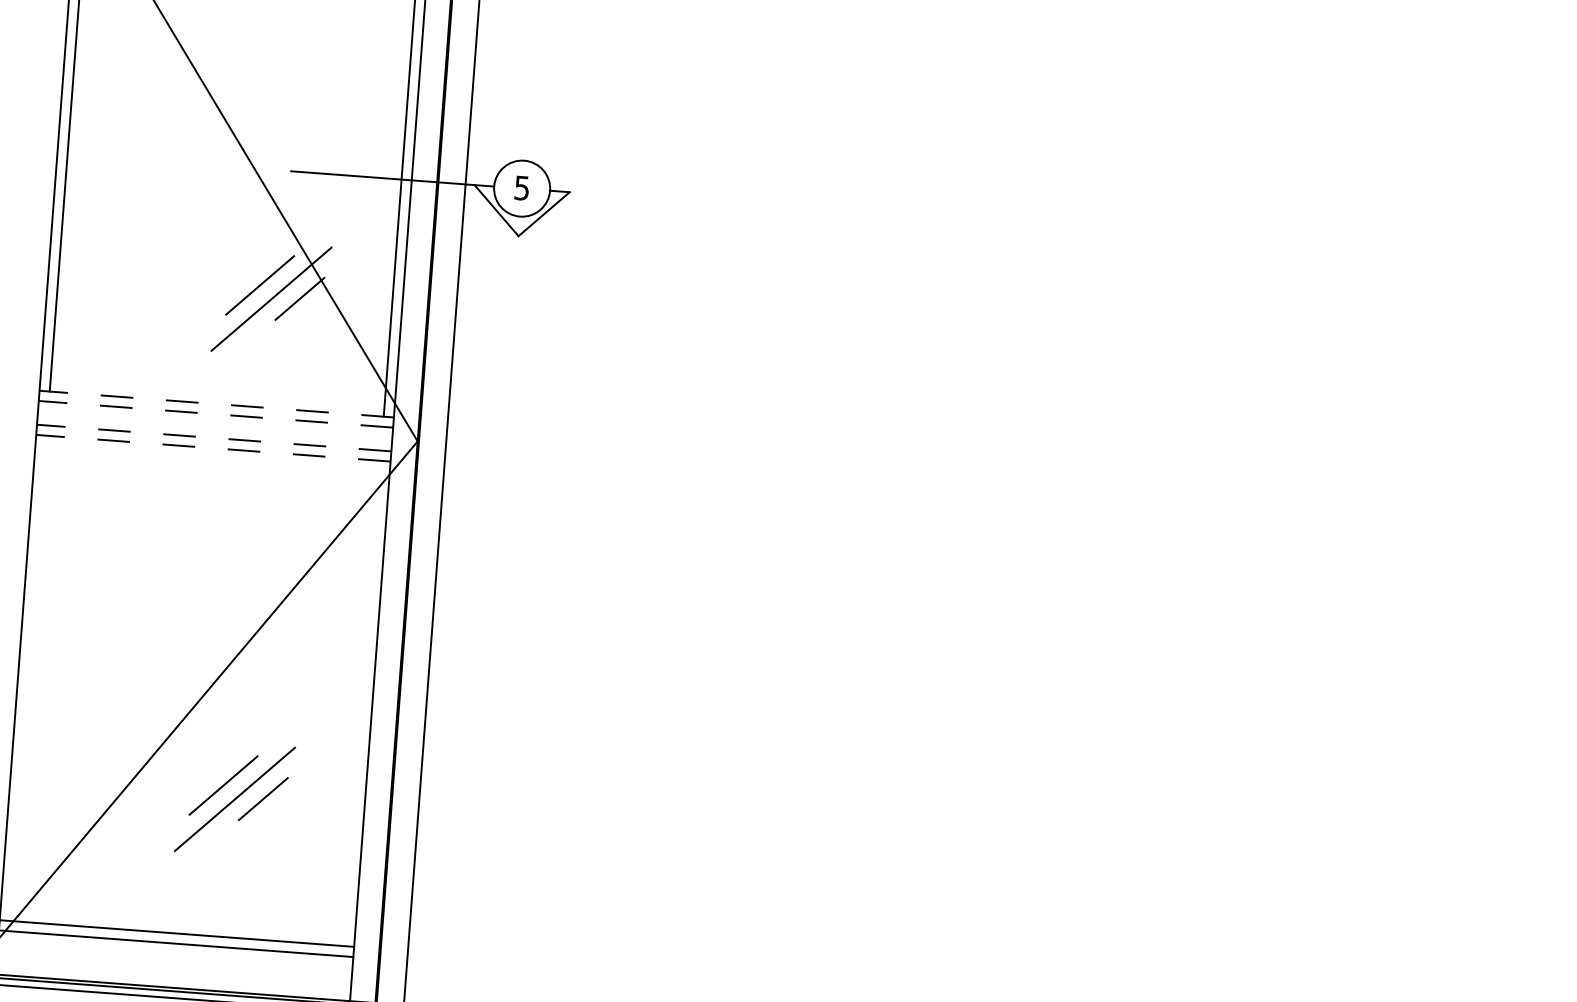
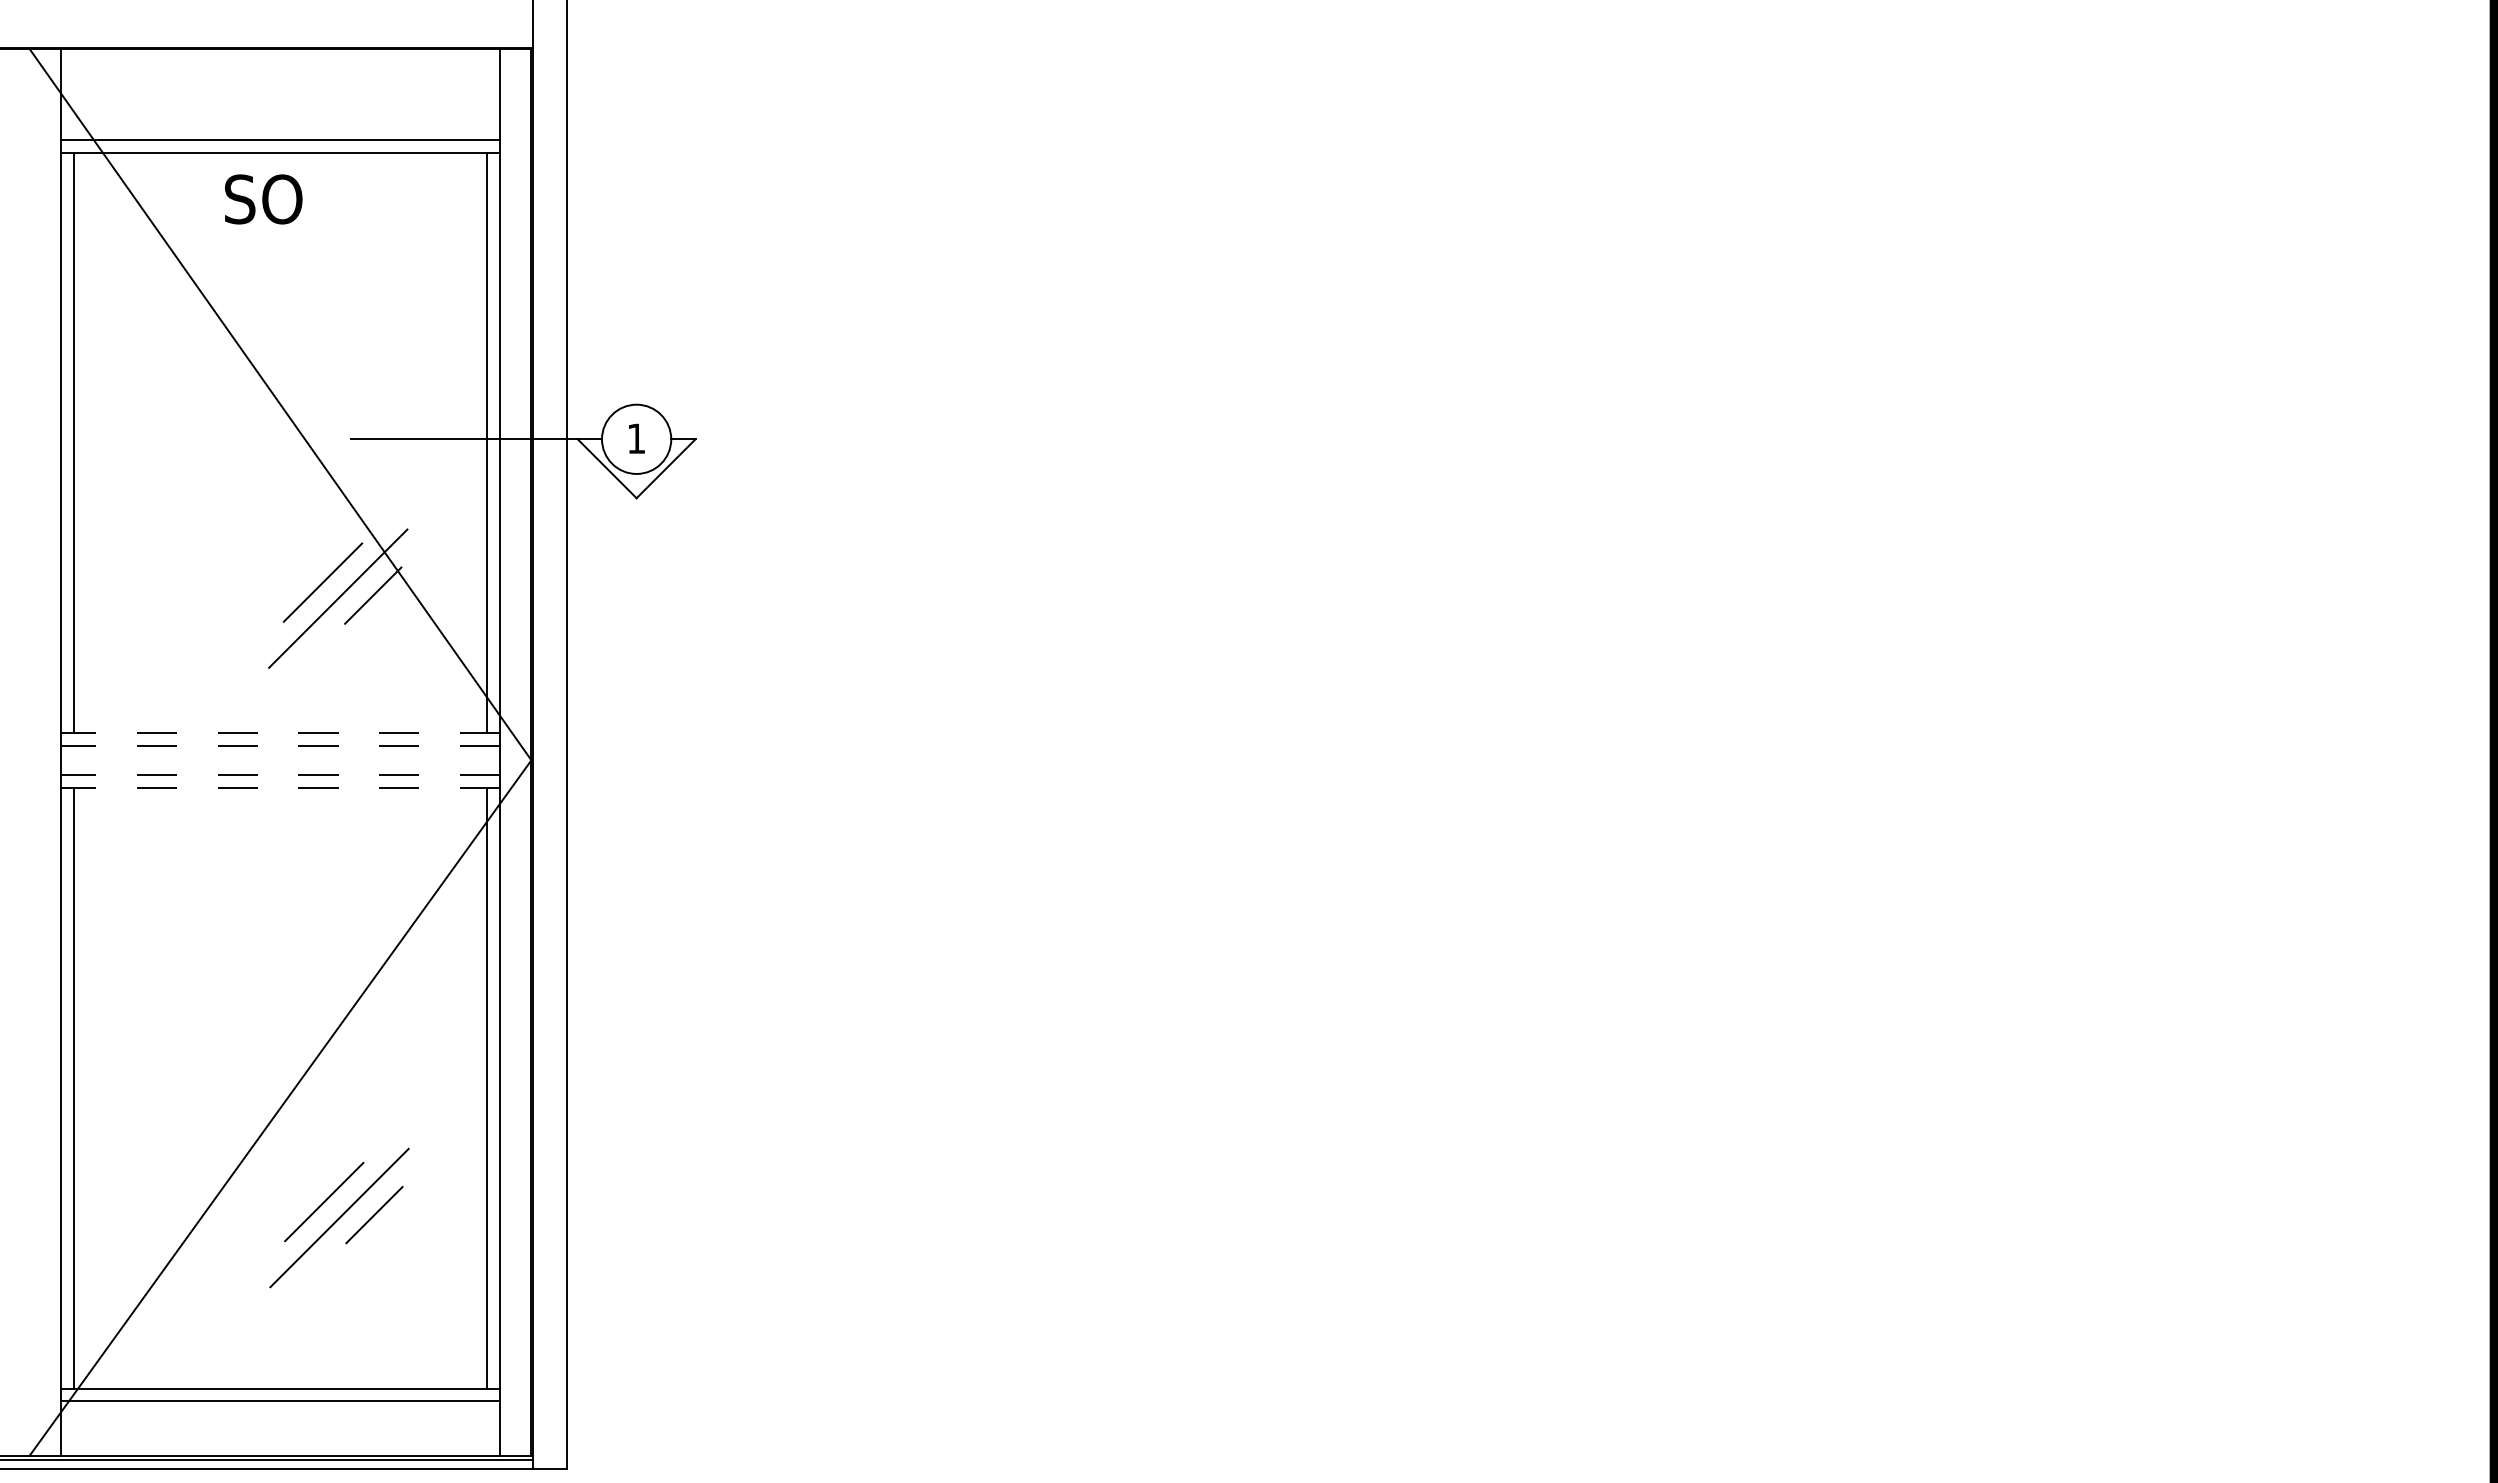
text: (522, 187) -> (636, 438), 5 -> 1
line: (28, 677) -> (73, 1087), added
line: (362, 702) -> (487, 1087), added

